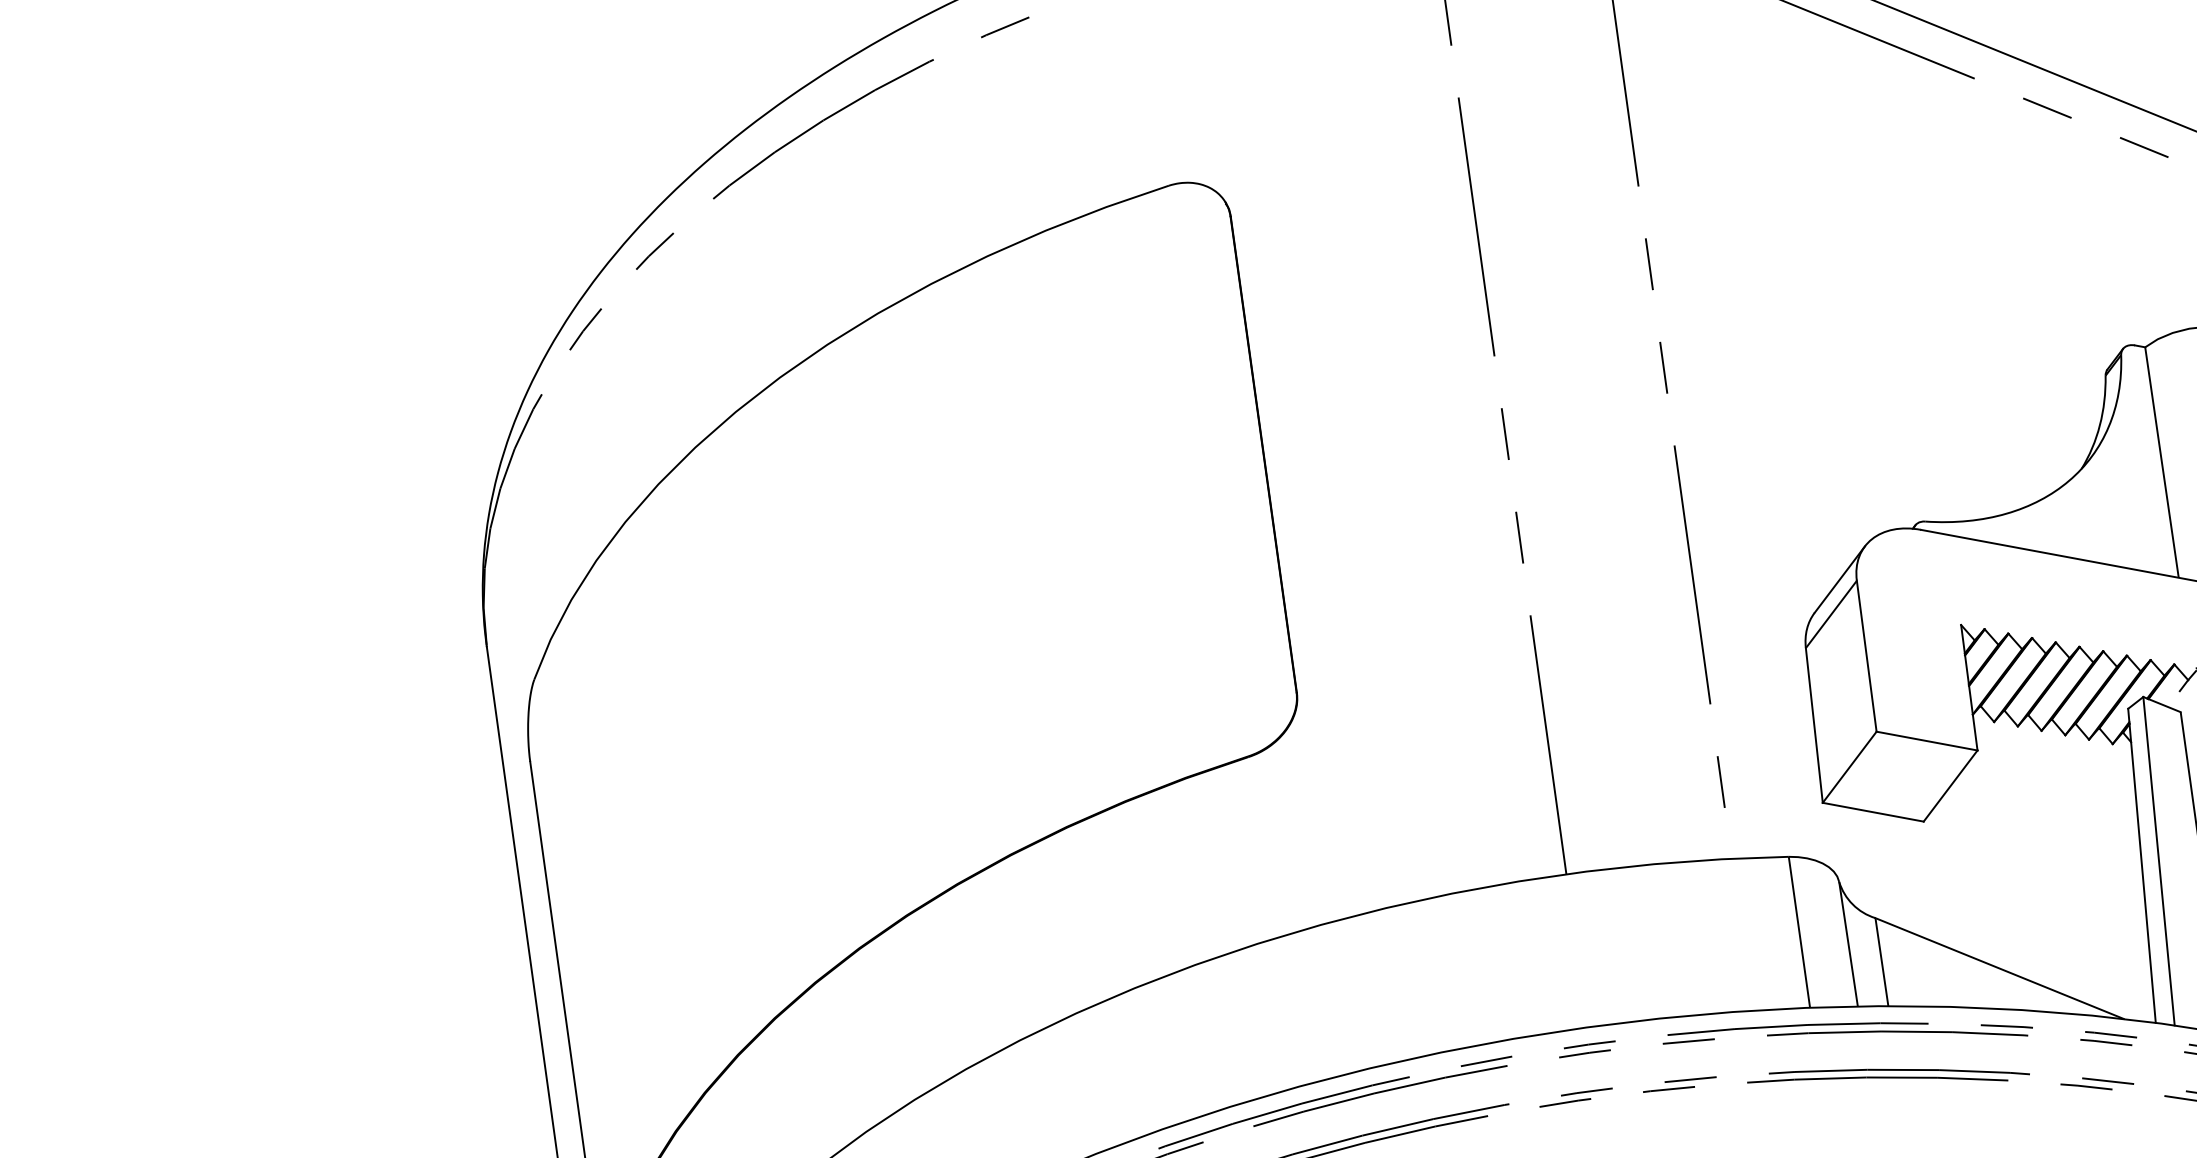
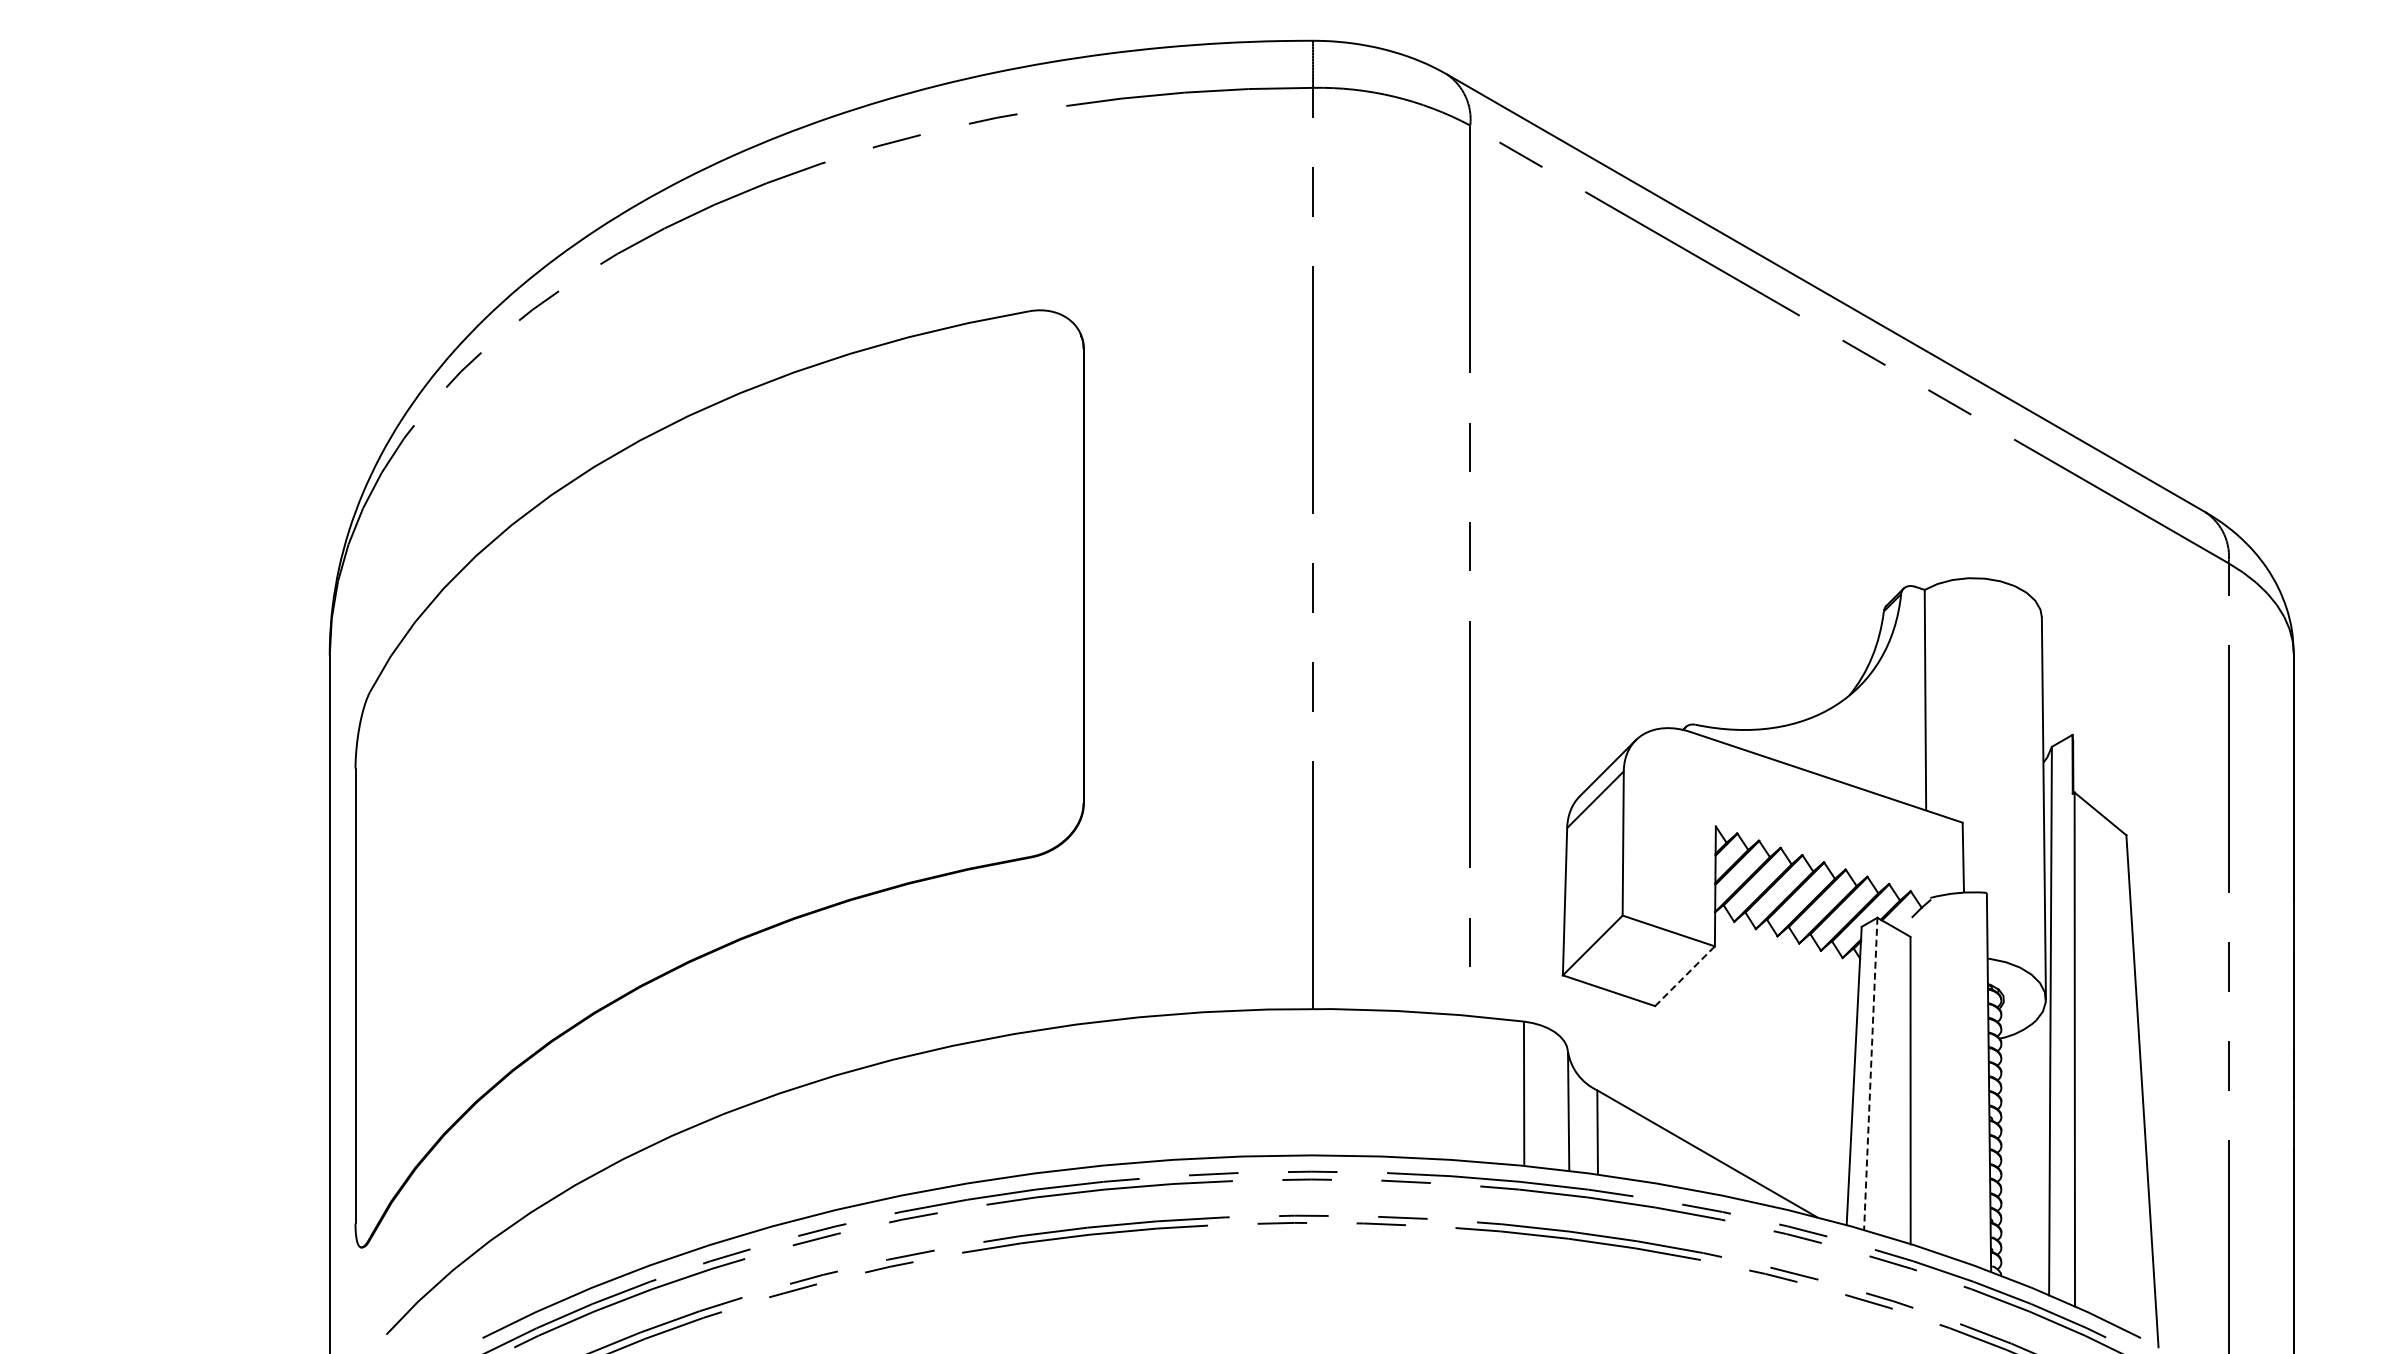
line: (1950, 785) -> (1685, 975), solid -> dashed
line: (2158, 861) -> (1870, 1074), solid -> dashed

